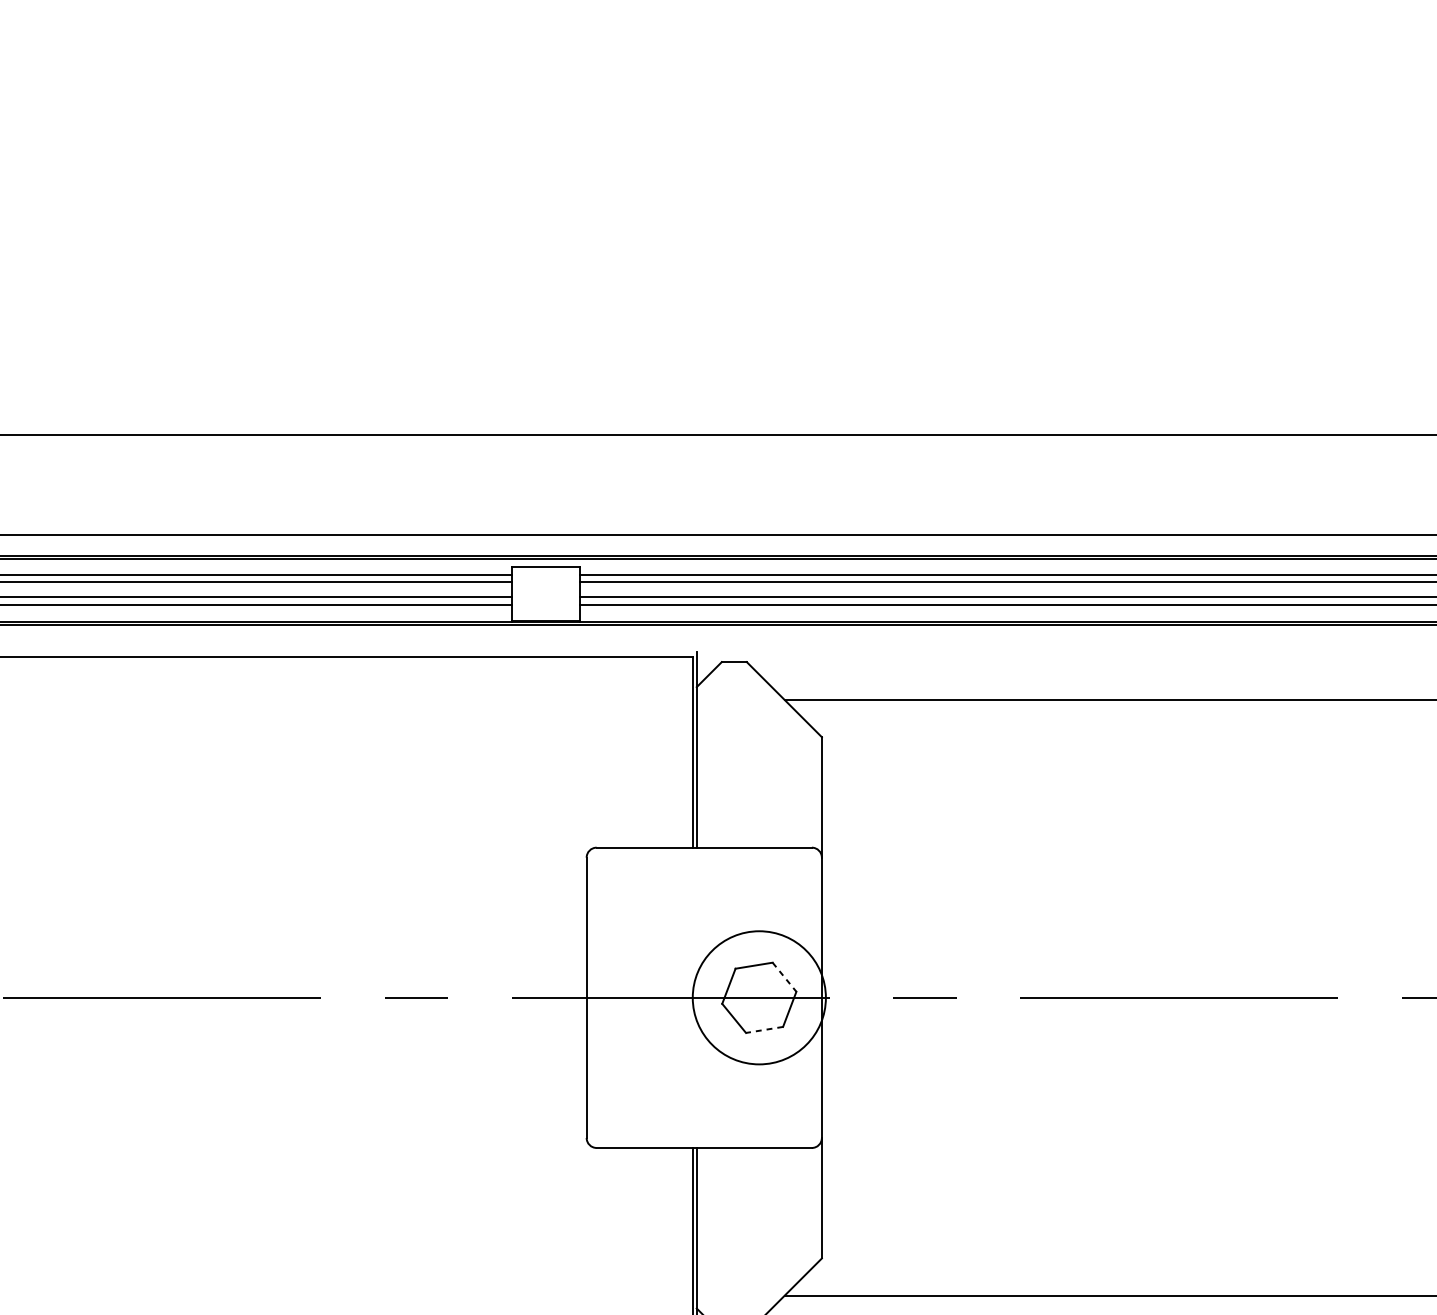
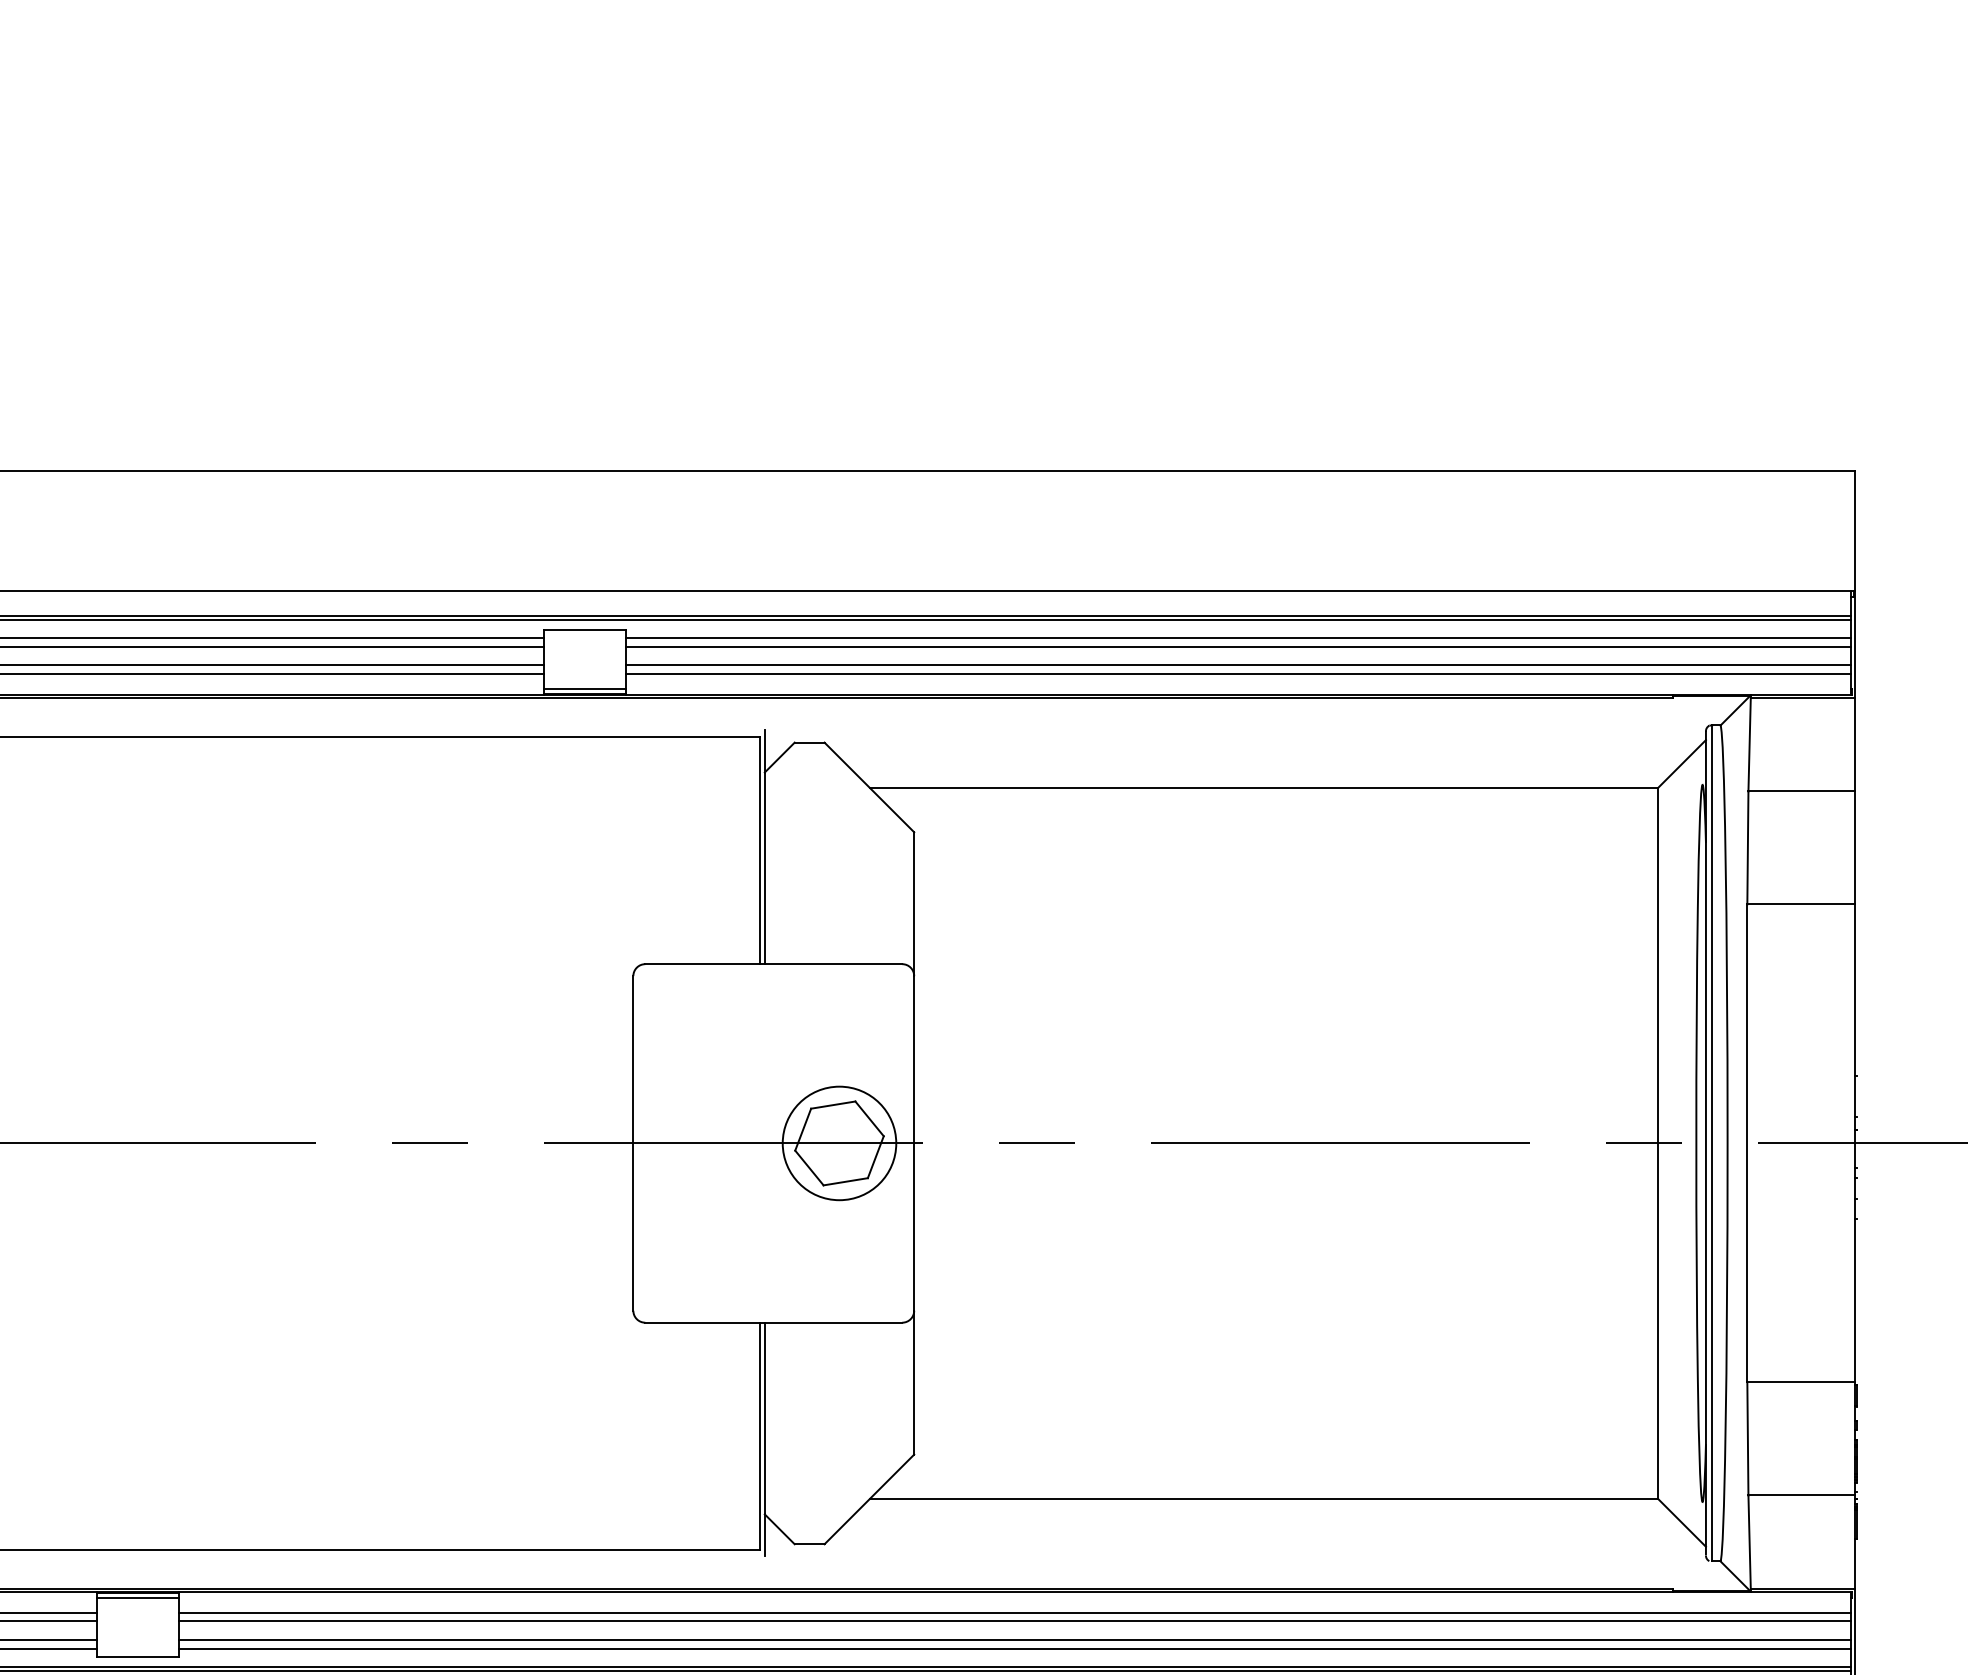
line: (545, 617) -> (584, 689), added
line: (784, 977) -> (869, 1119), dashed -> solid
circle: (759, 997) -> (839, 1143), size x0.71
line: (764, 1029) -> (845, 1181), dashed -> solid

